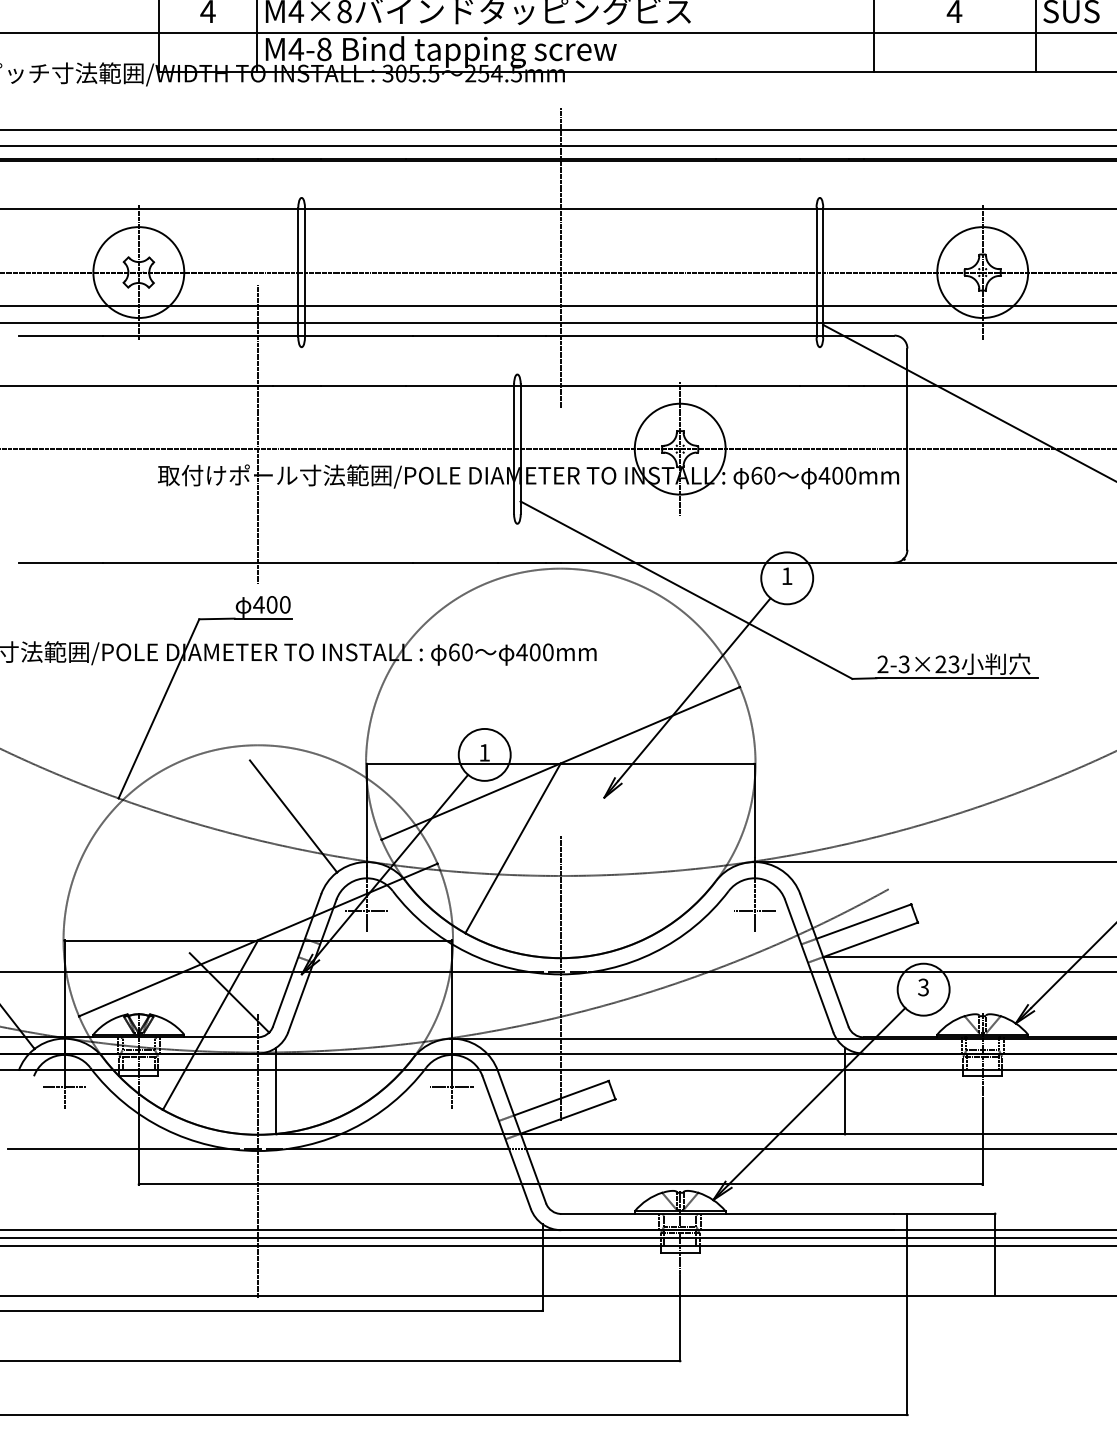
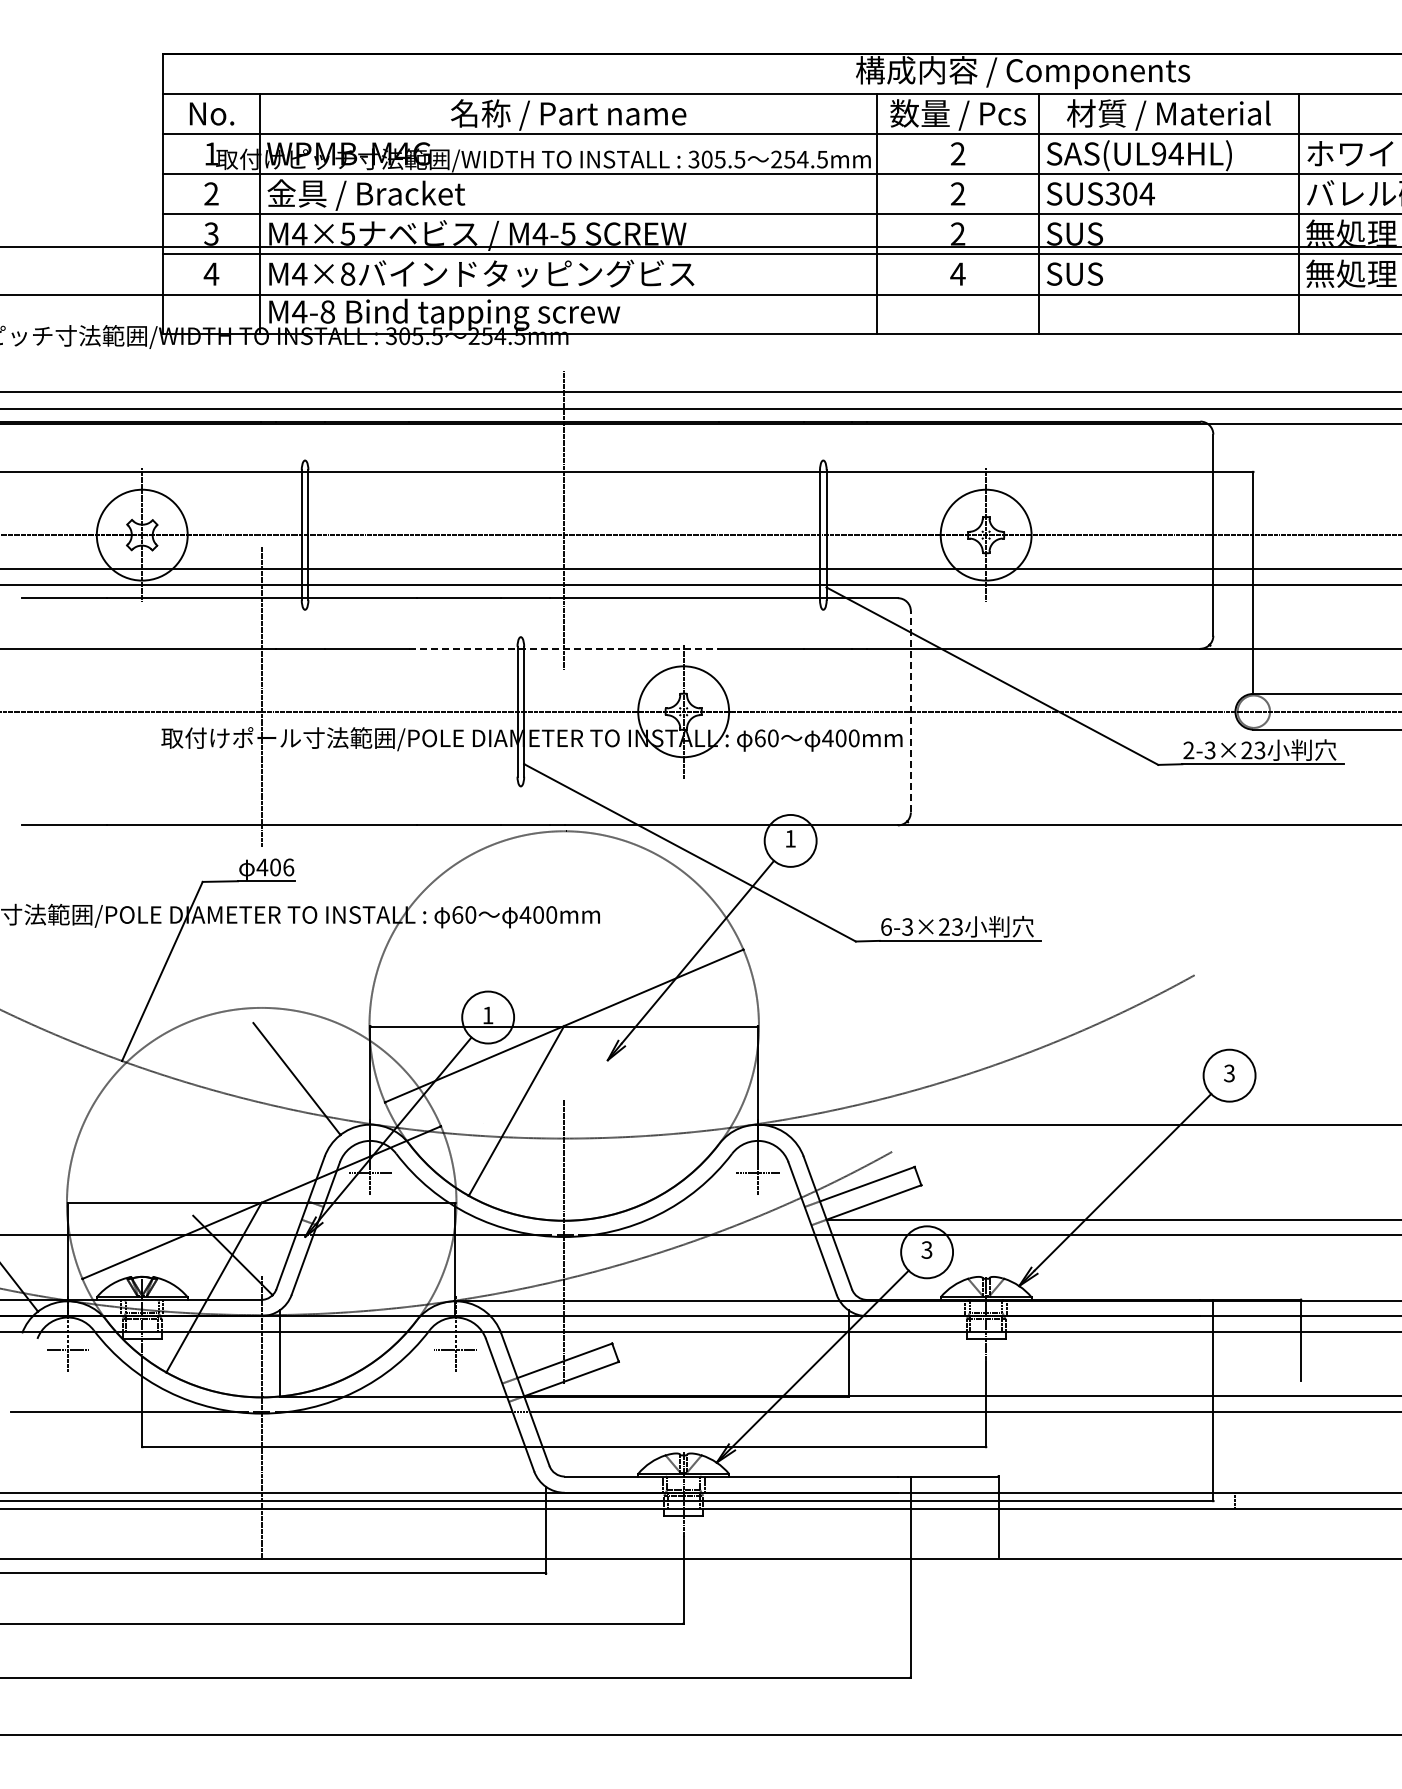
line: (561, 385) -> (564, 648), solid -> dashed
line: (907, 448) -> (910, 711), solid -> dashed
text: (285, 604) -> (288, 867), 400 -> 406
text: (883, 663) -> (886, 926), 2-3×23 -> 6-3×23

